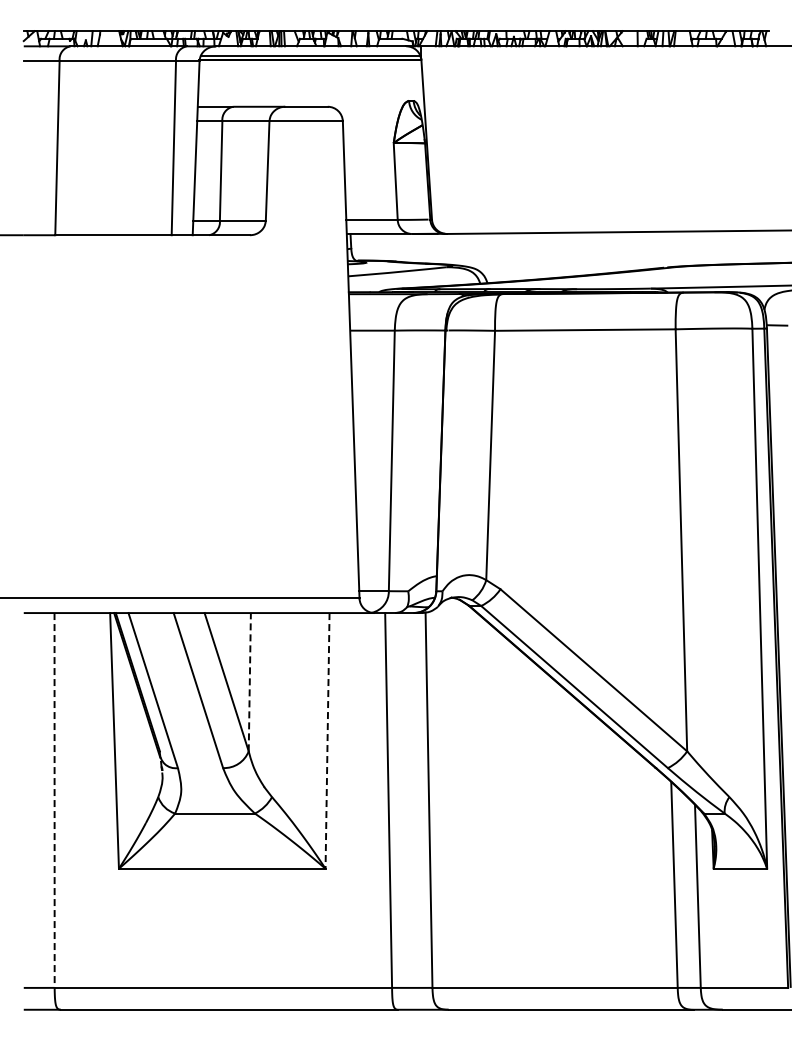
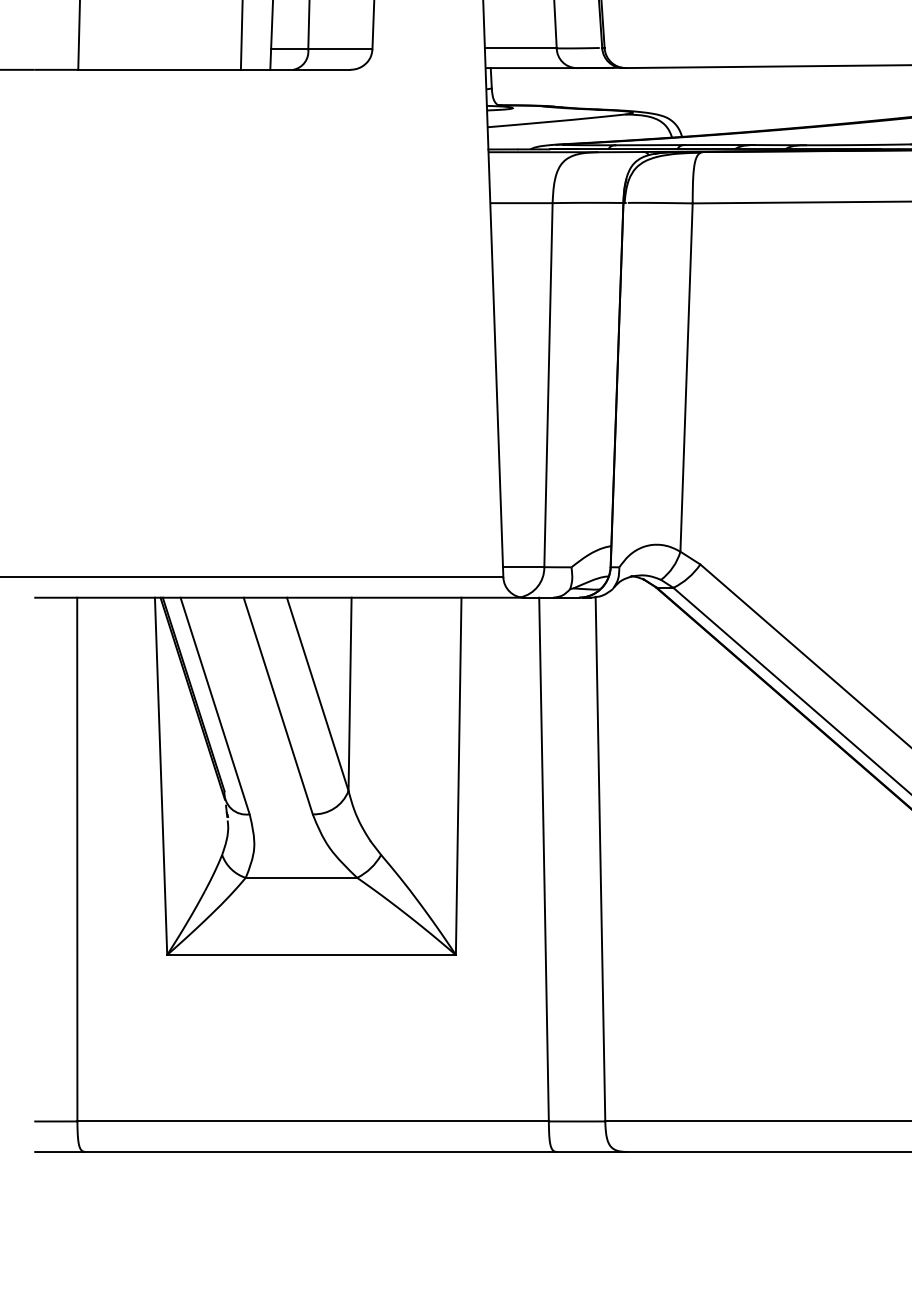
line: (249, 681) -> (349, 693), dashed -> solid
line: (327, 740) -> (458, 775), dashed -> solid
line: (54, 800) -> (77, 859), dashed -> solid

